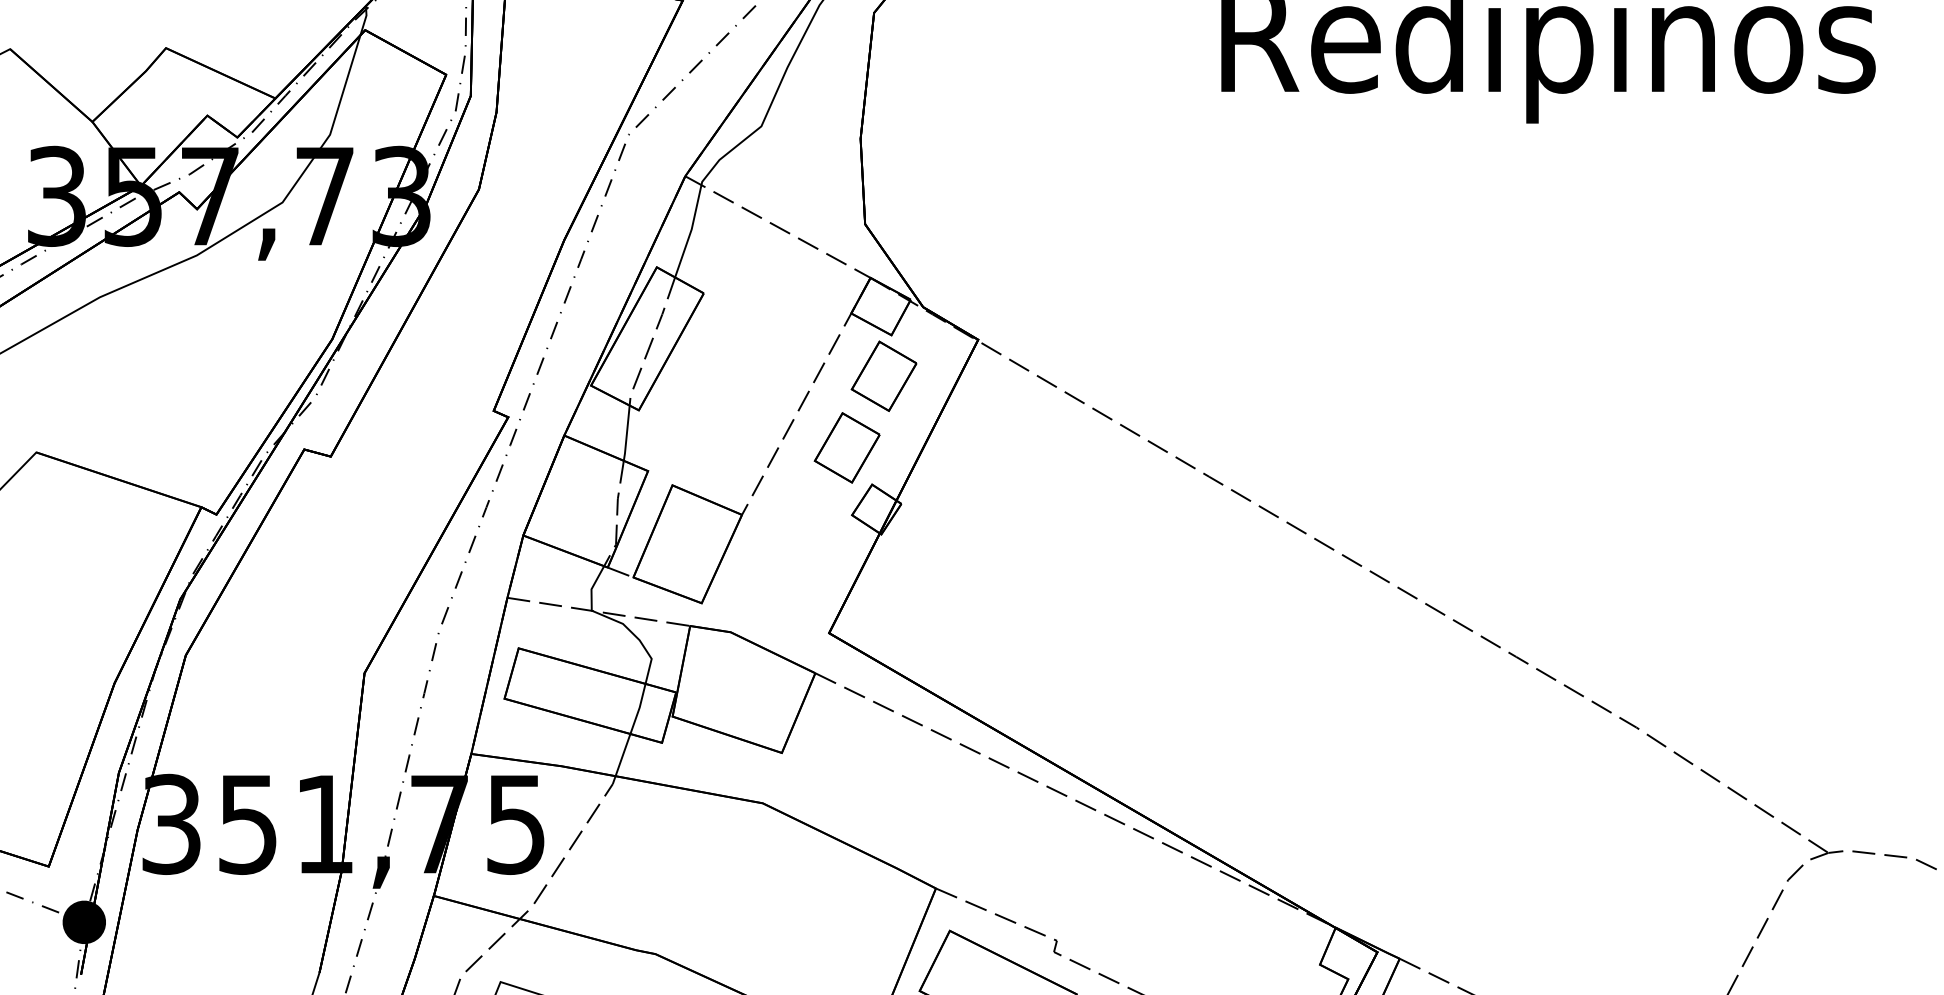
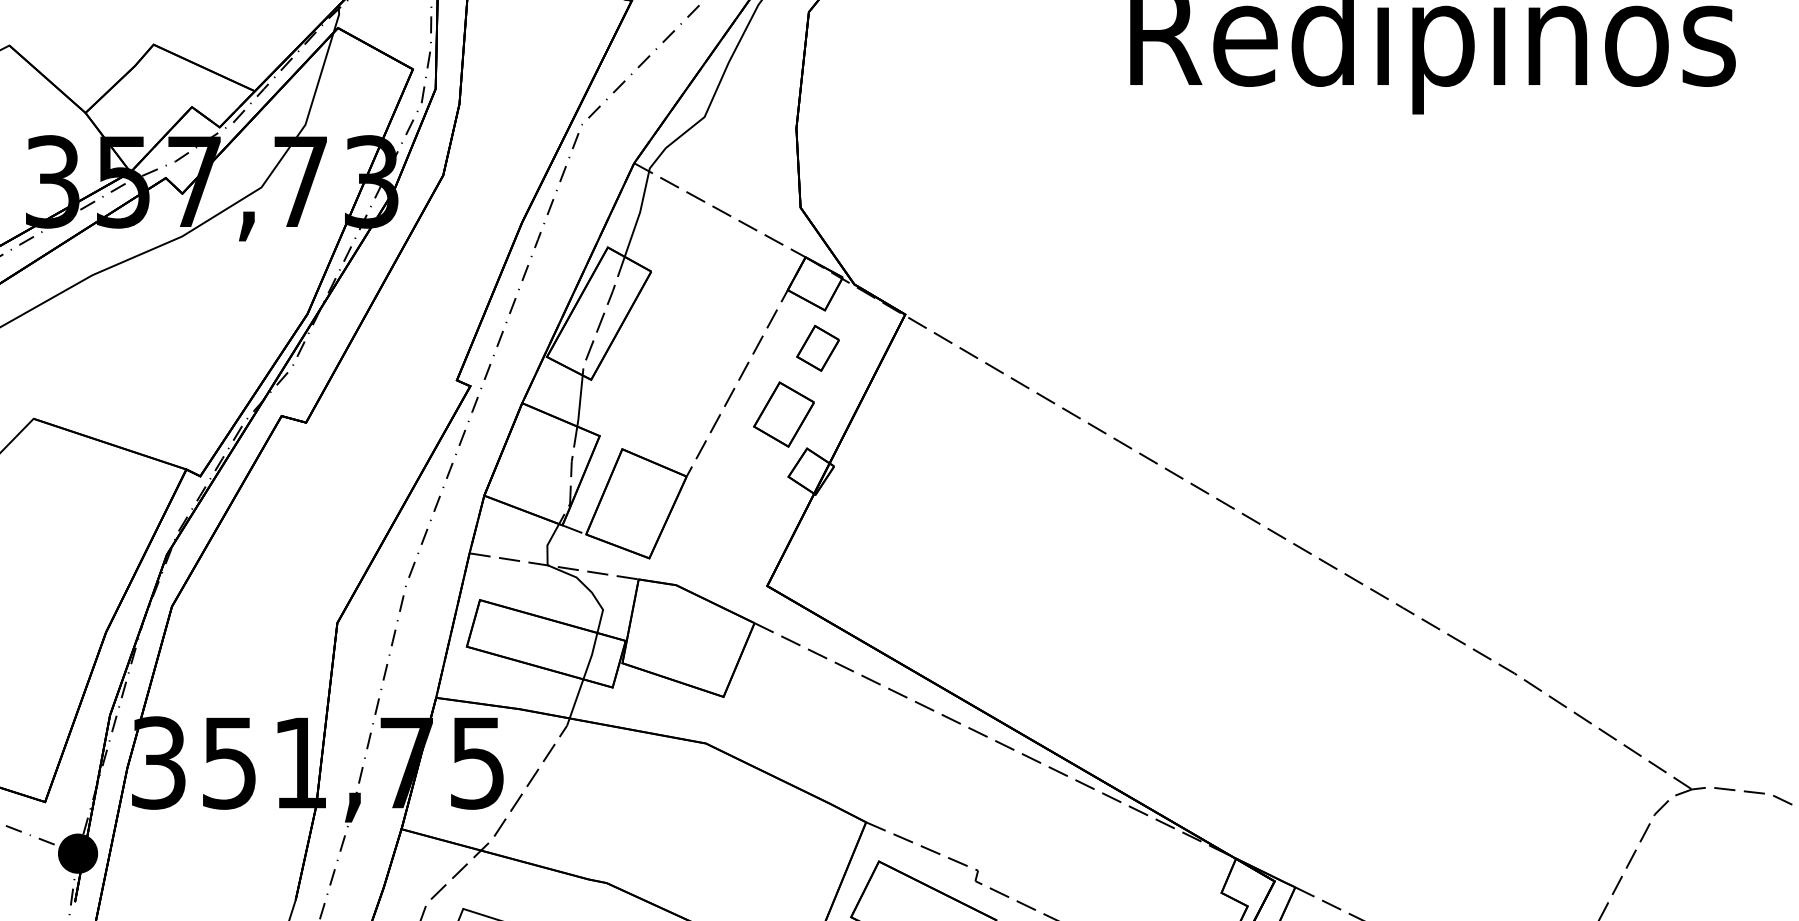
part: (883, 376) -> (817, 348), size x0.7

